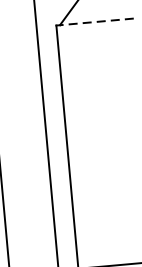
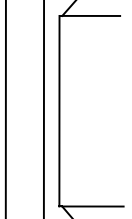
line: (97, 21) -> (91, 15), dashed -> solid

